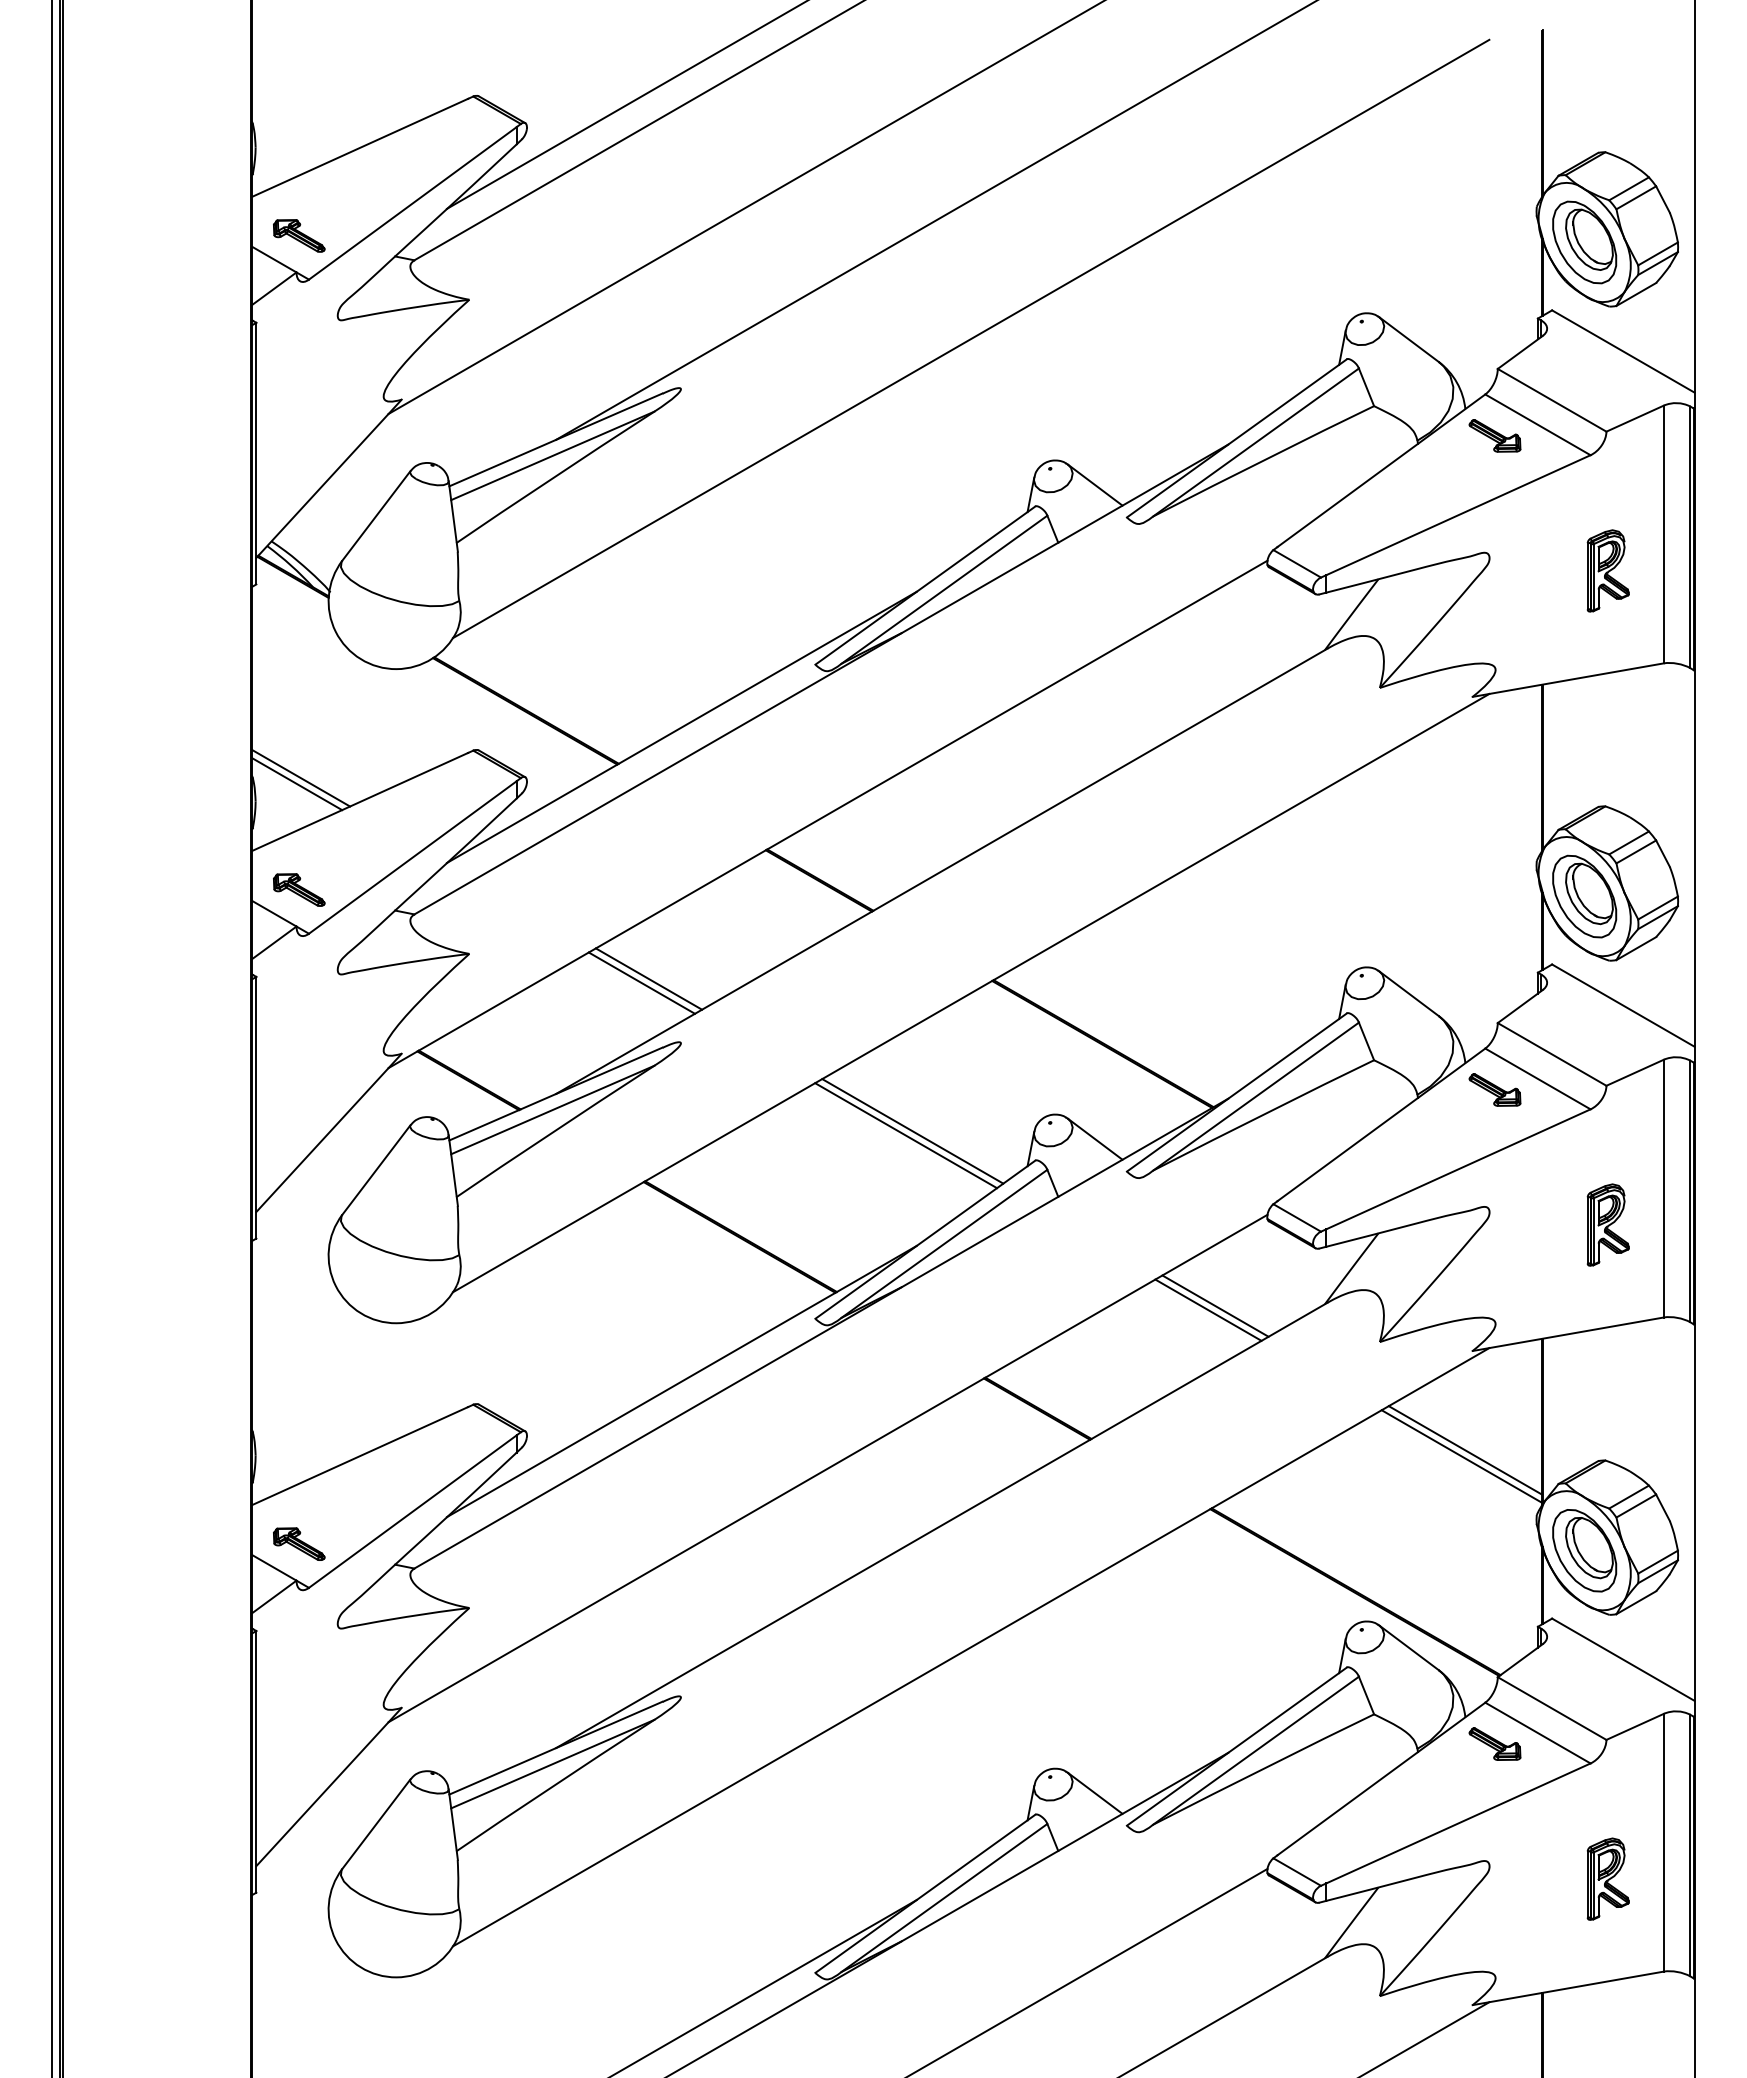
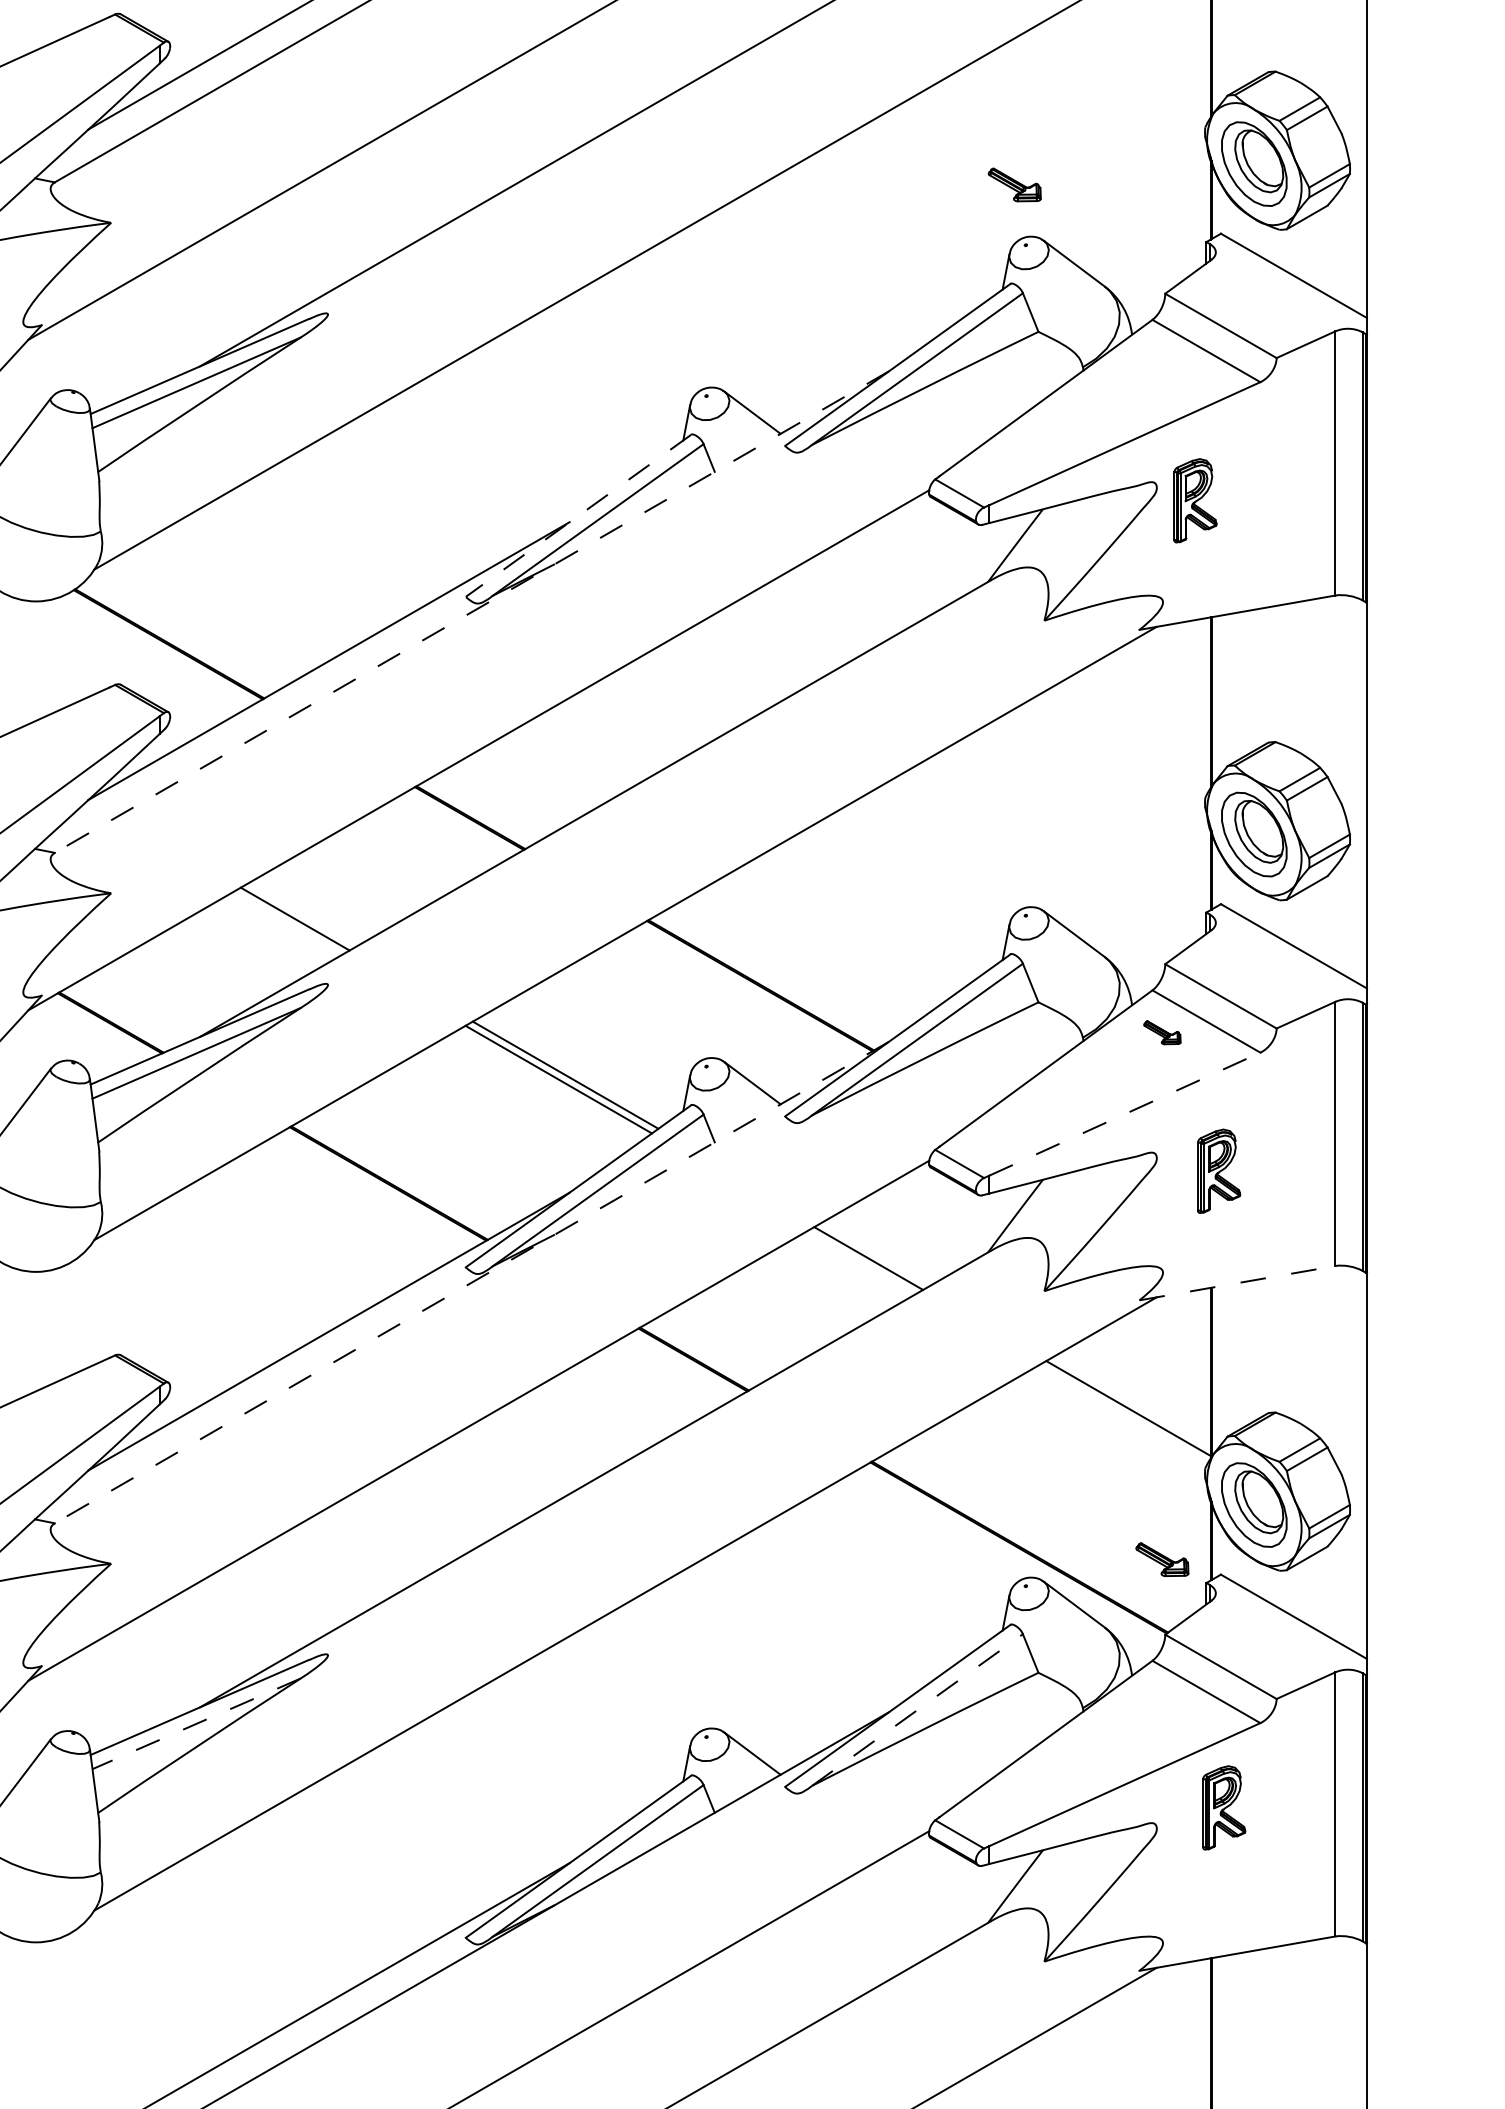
part: (1494, 435) -> (1014, 184), moved
part: (1607, 570) -> (1194, 500), moved
line: (924, 585) -> (577, 515), solid -> dashed
line: (821, 679) -> (472, 612), solid -> dashed
line: (641, 982) -> (287, 922), removed
part: (1494, 1089) -> (1161, 1032), size x0.7
line: (1458, 1169) -> (1124, 1114), solid -> dashed
part: (1607, 1224) -> (1218, 1170), moved
line: (1215, 1305) -> (875, 1253), removed
line: (821, 1333) -> (472, 1282), solid -> dashed
line: (1568, 1334) -> (1237, 1283), solid -> dashed
line: (1465, 1450) -> (1132, 1402), removed
part: (1494, 1743) -> (1161, 1559), moved
line: (1256, 1750) -> (917, 1709), solid -> dashed
line: (552, 1764) -> (196, 1724), solid -> dashed
part: (1607, 1878) -> (1223, 1807), moved

